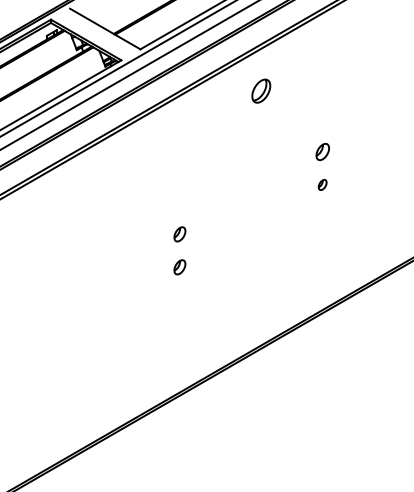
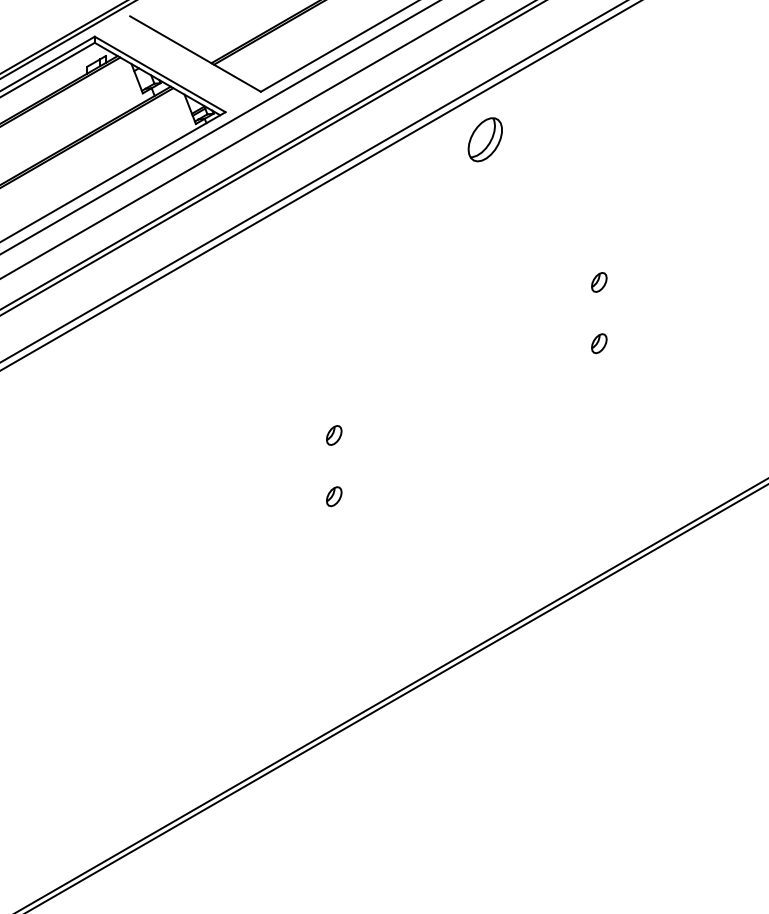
part: (261, 90) -> (485, 138), moved
part: (322, 151) -> (598, 281), size x0.62
part: (179, 234) -> (333, 435), size x0.71
part: (179, 267) -> (333, 496), size x0.71

